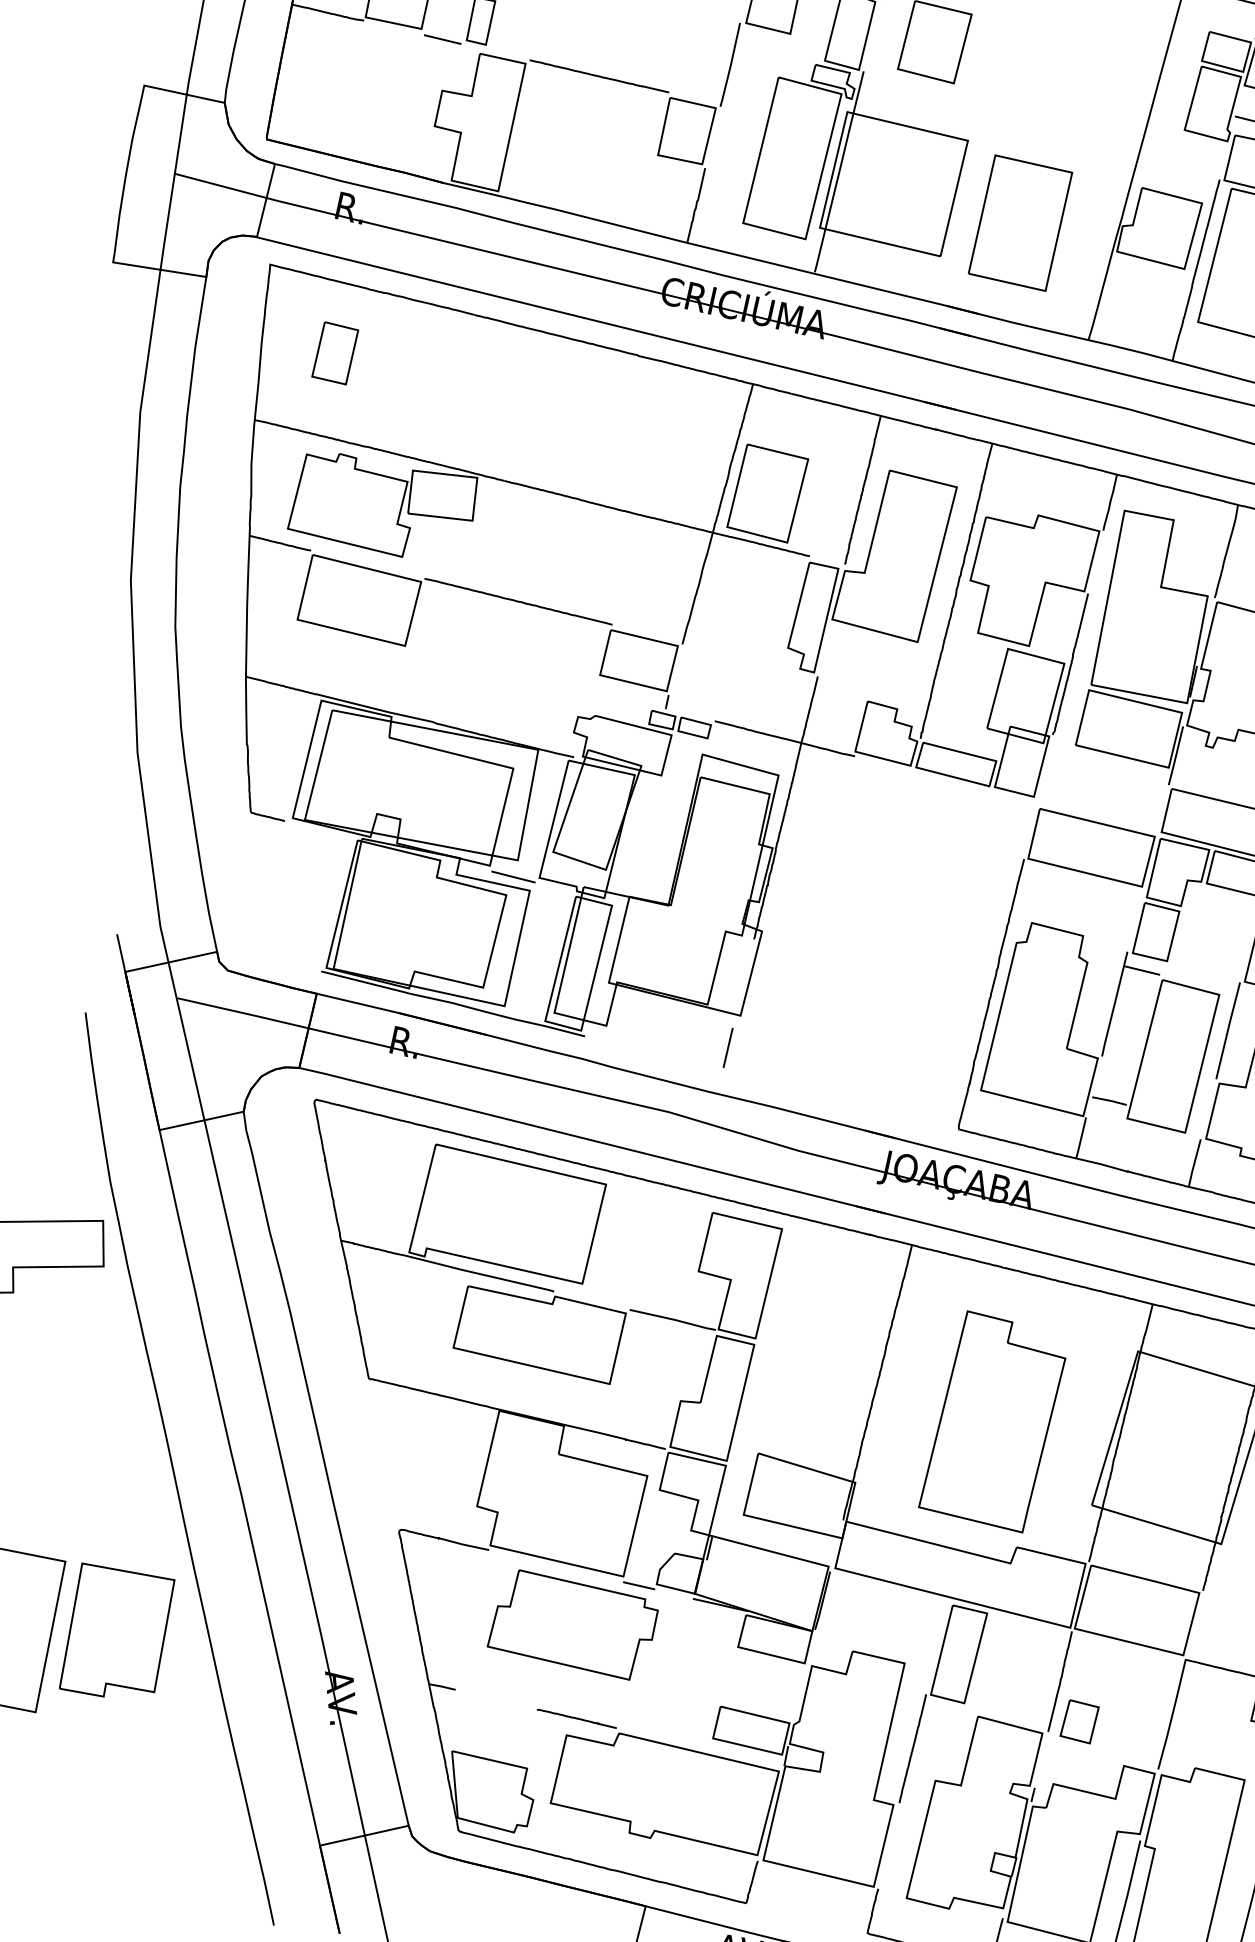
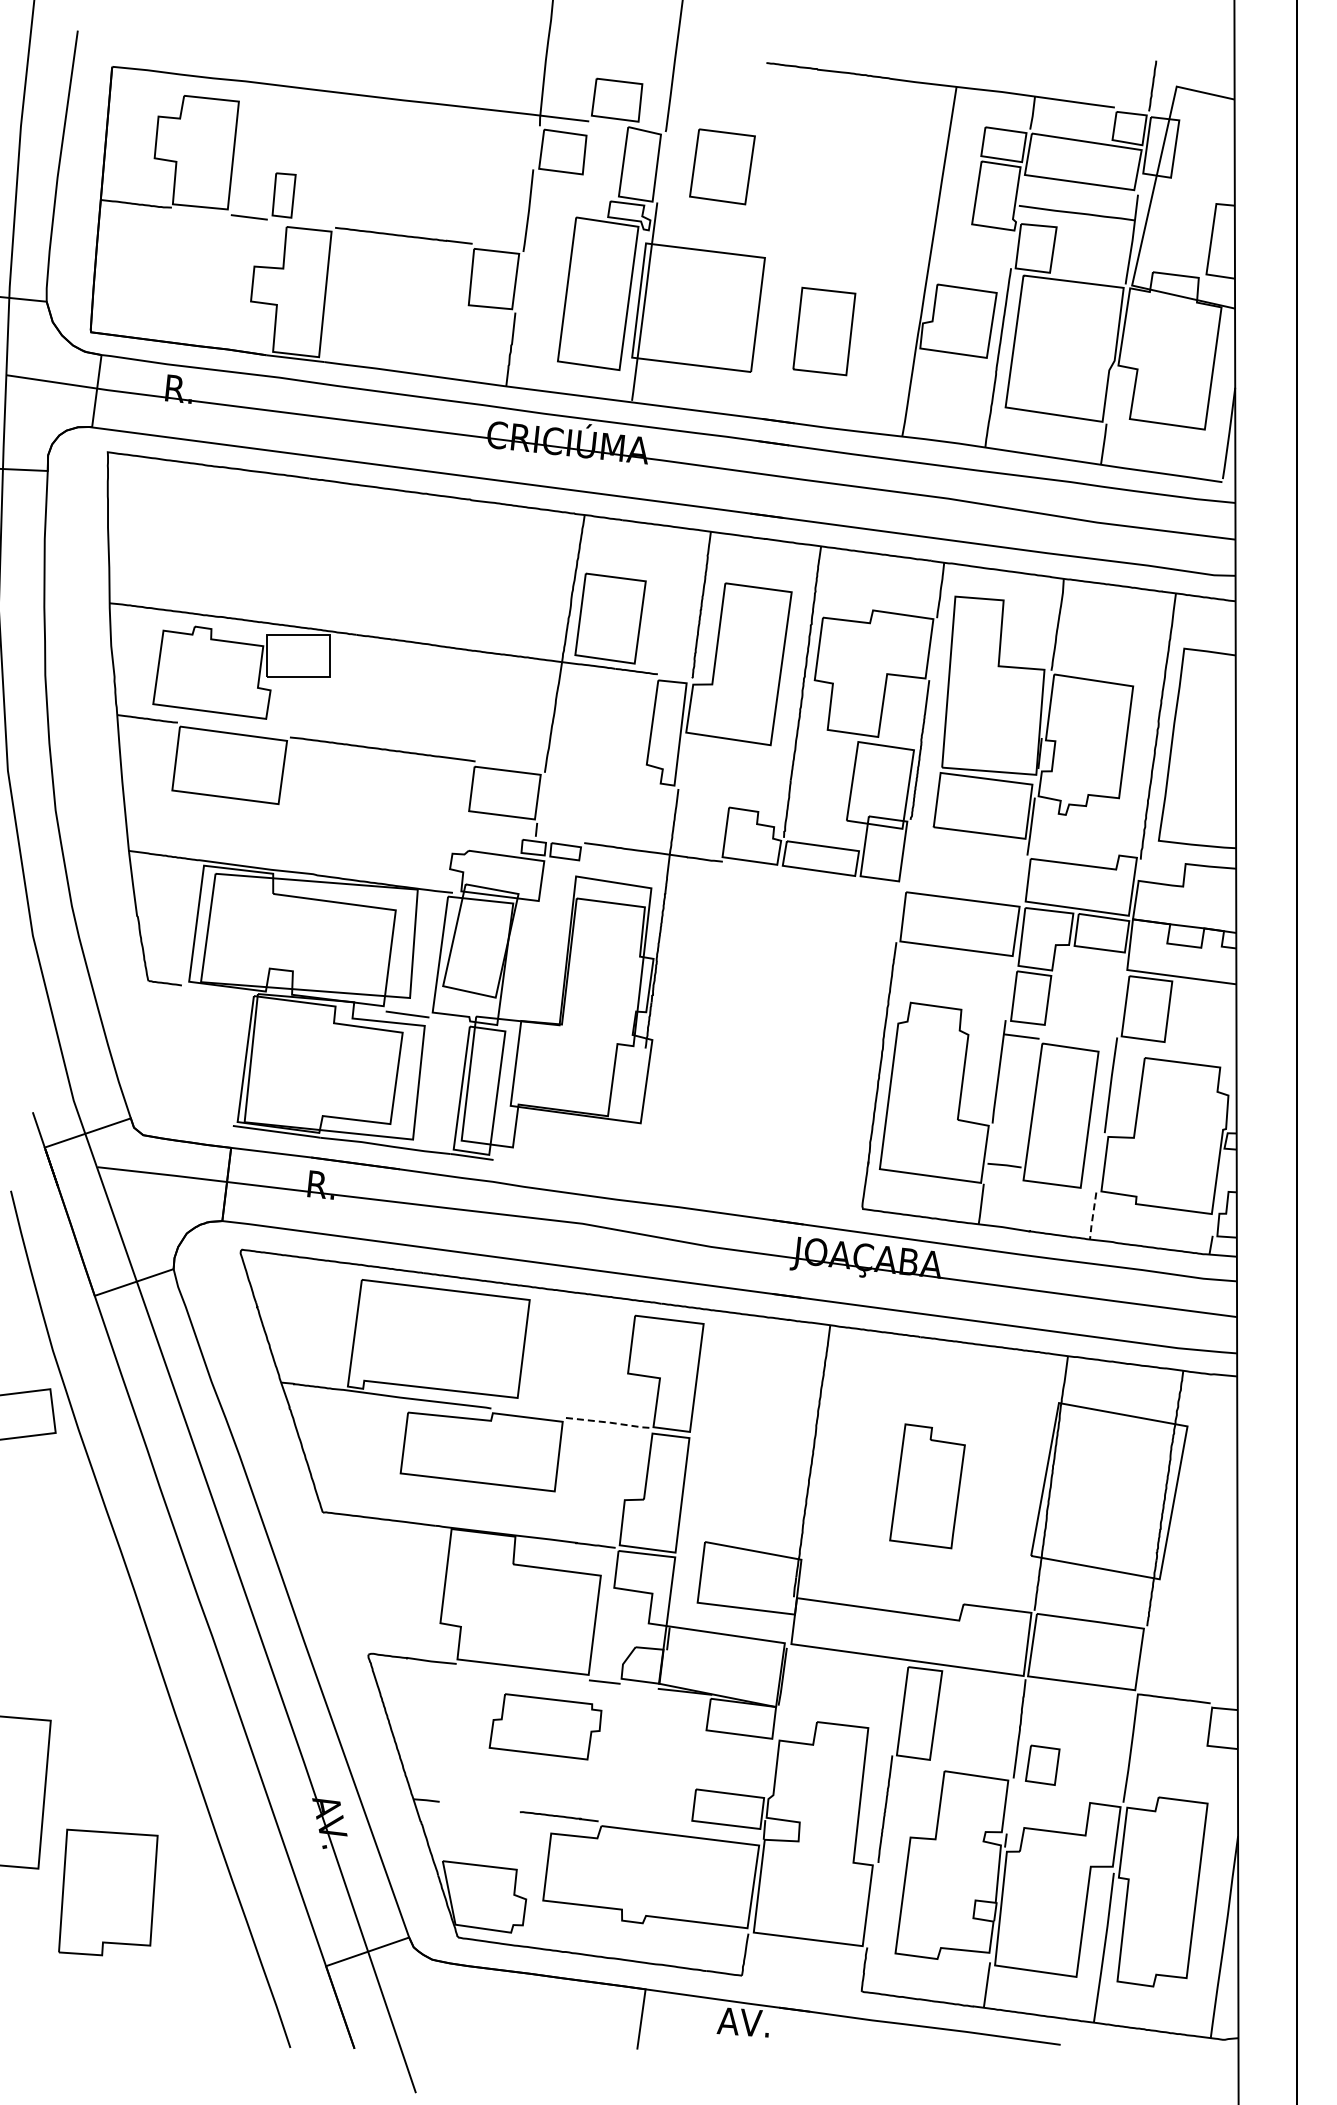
part: (1020, 223) -> (824, 331), size x0.7
part: (334, 353) -> (179, 530), removed
line: (728, 1047) -> (632, 1155), removed
line: (1194, 1163) -> (1092, 1216), solid -> dashed
line: (673, 1319) -> (609, 1422), solid -> dashed
part: (993, 1421) -> (927, 1486), size x0.6
part: (573, 1624) -> (545, 1726), size x0.7
part: (117, 1632) -> (108, 1892), moved

